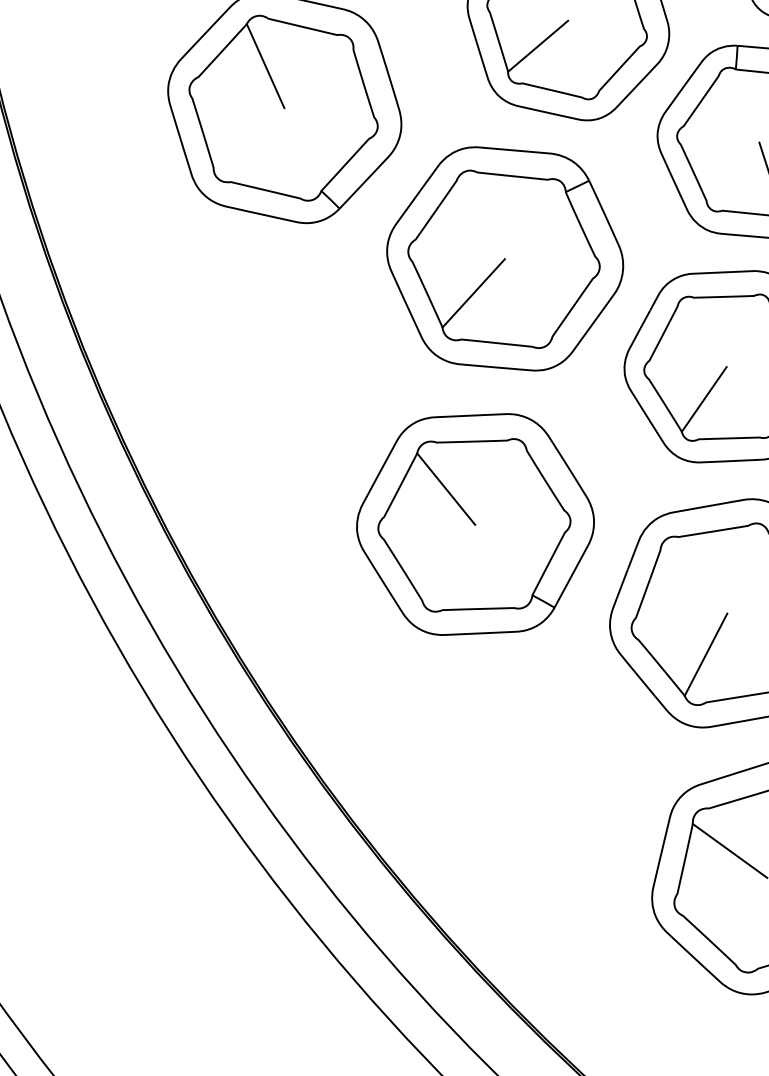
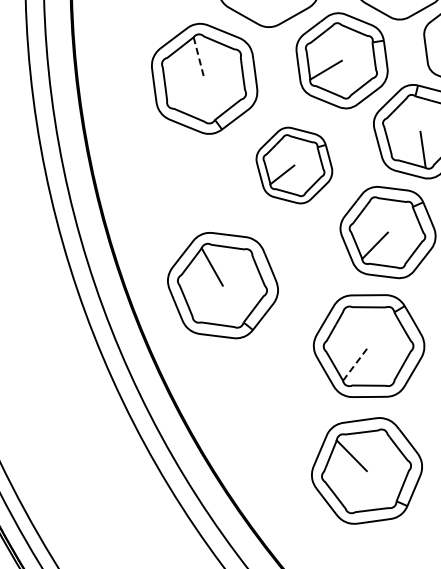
line: (266, 66) -> (199, 58), solid -> dashed
part: (505, 258) -> (294, 165), size x0.7
part: (474, 524) -> (222, 285), moved
line: (707, 654) -> (356, 363), solid -> dashed

